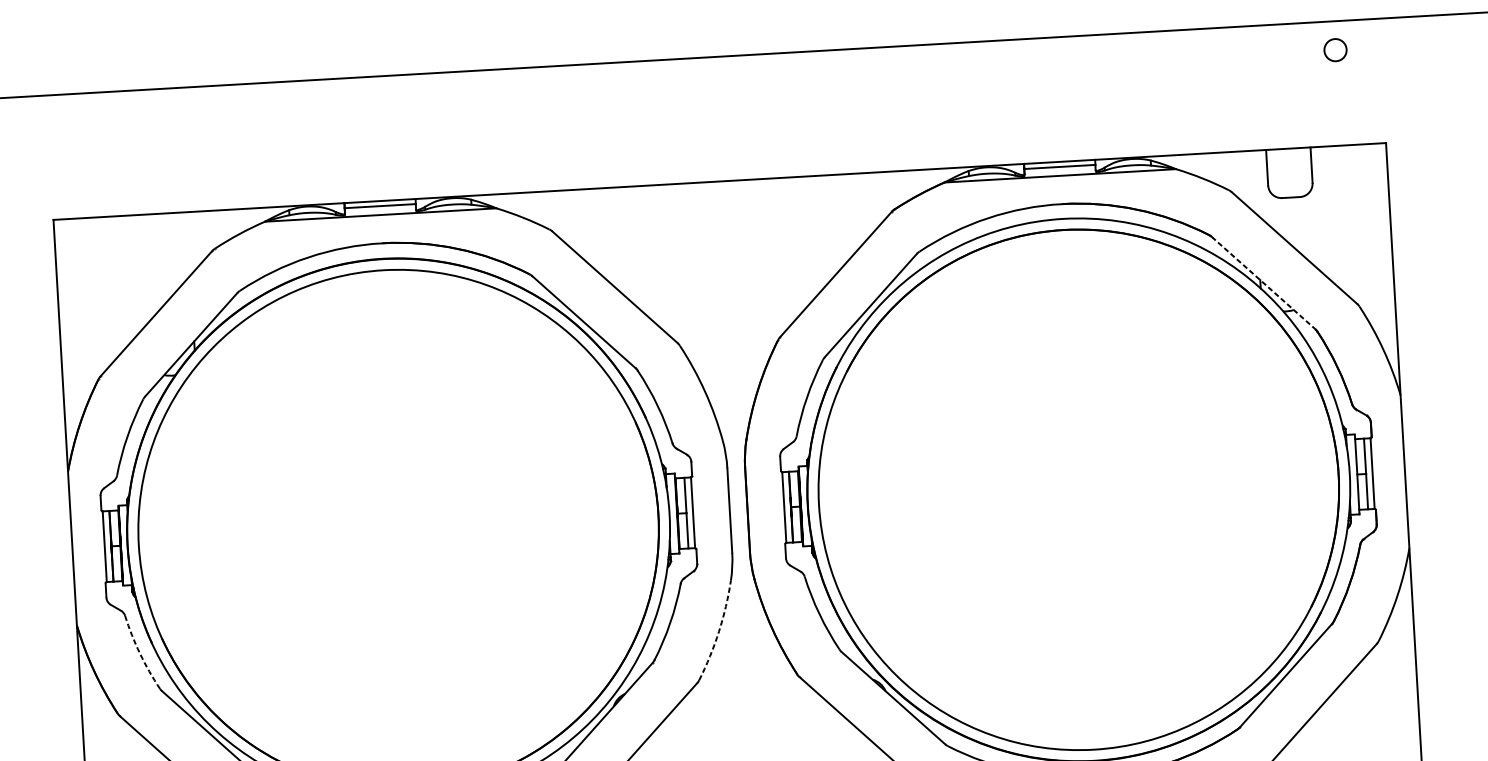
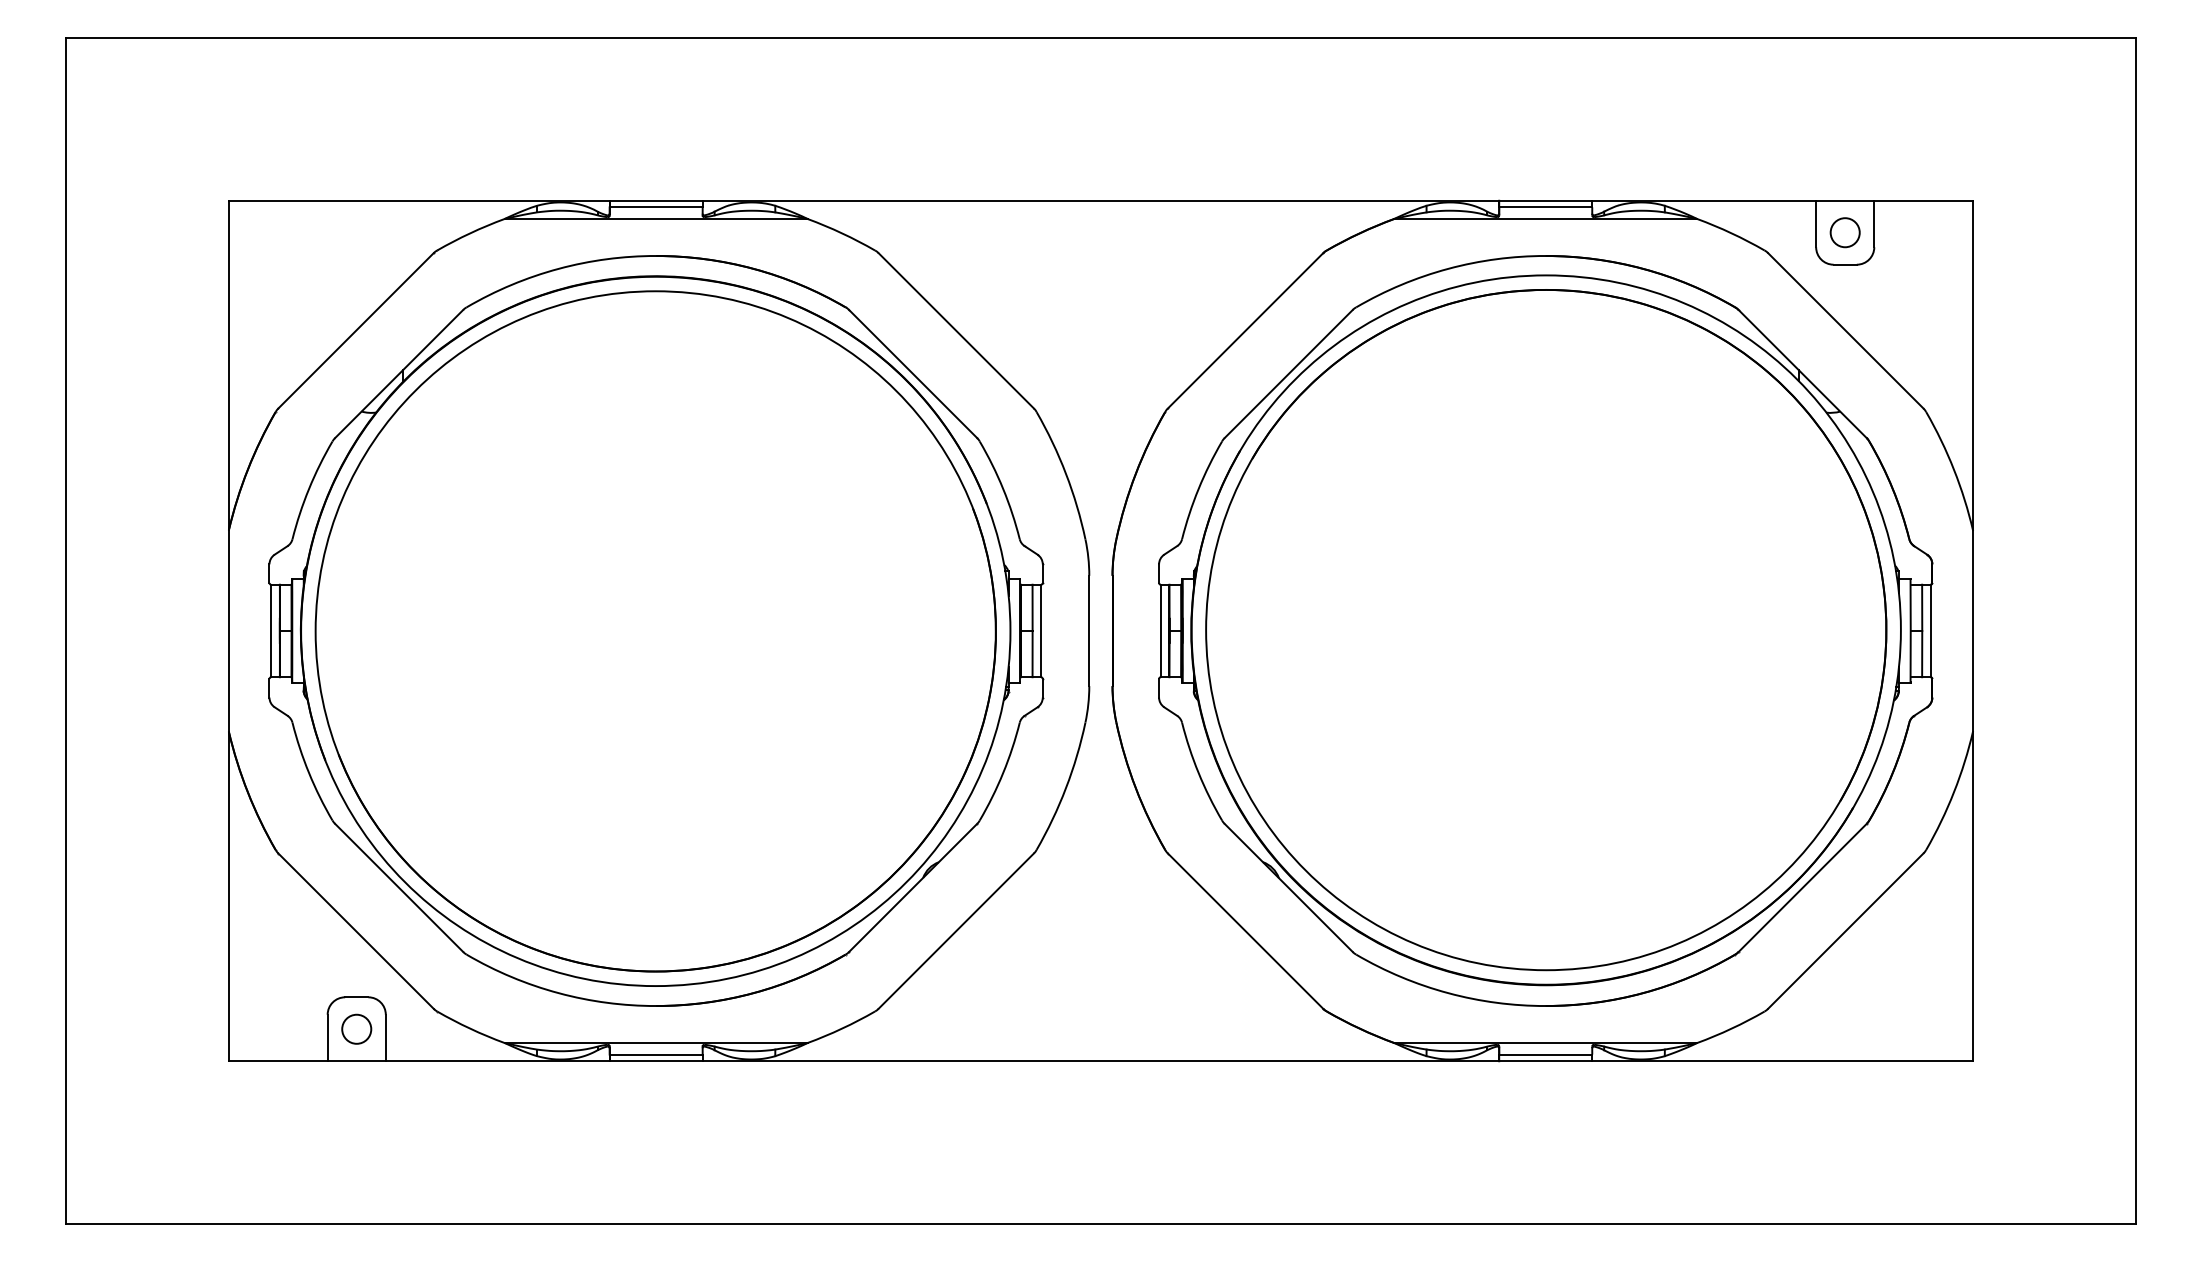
circle: (1334, 50) -> (1844, 232), moved
line: (1264, 283) -> (1803, 374), dashed -> solid
arc: (719, 632) -> (1066, 788), dashed -> solid
arc: (140, 653) -> (309, 773), dashed -> solid

